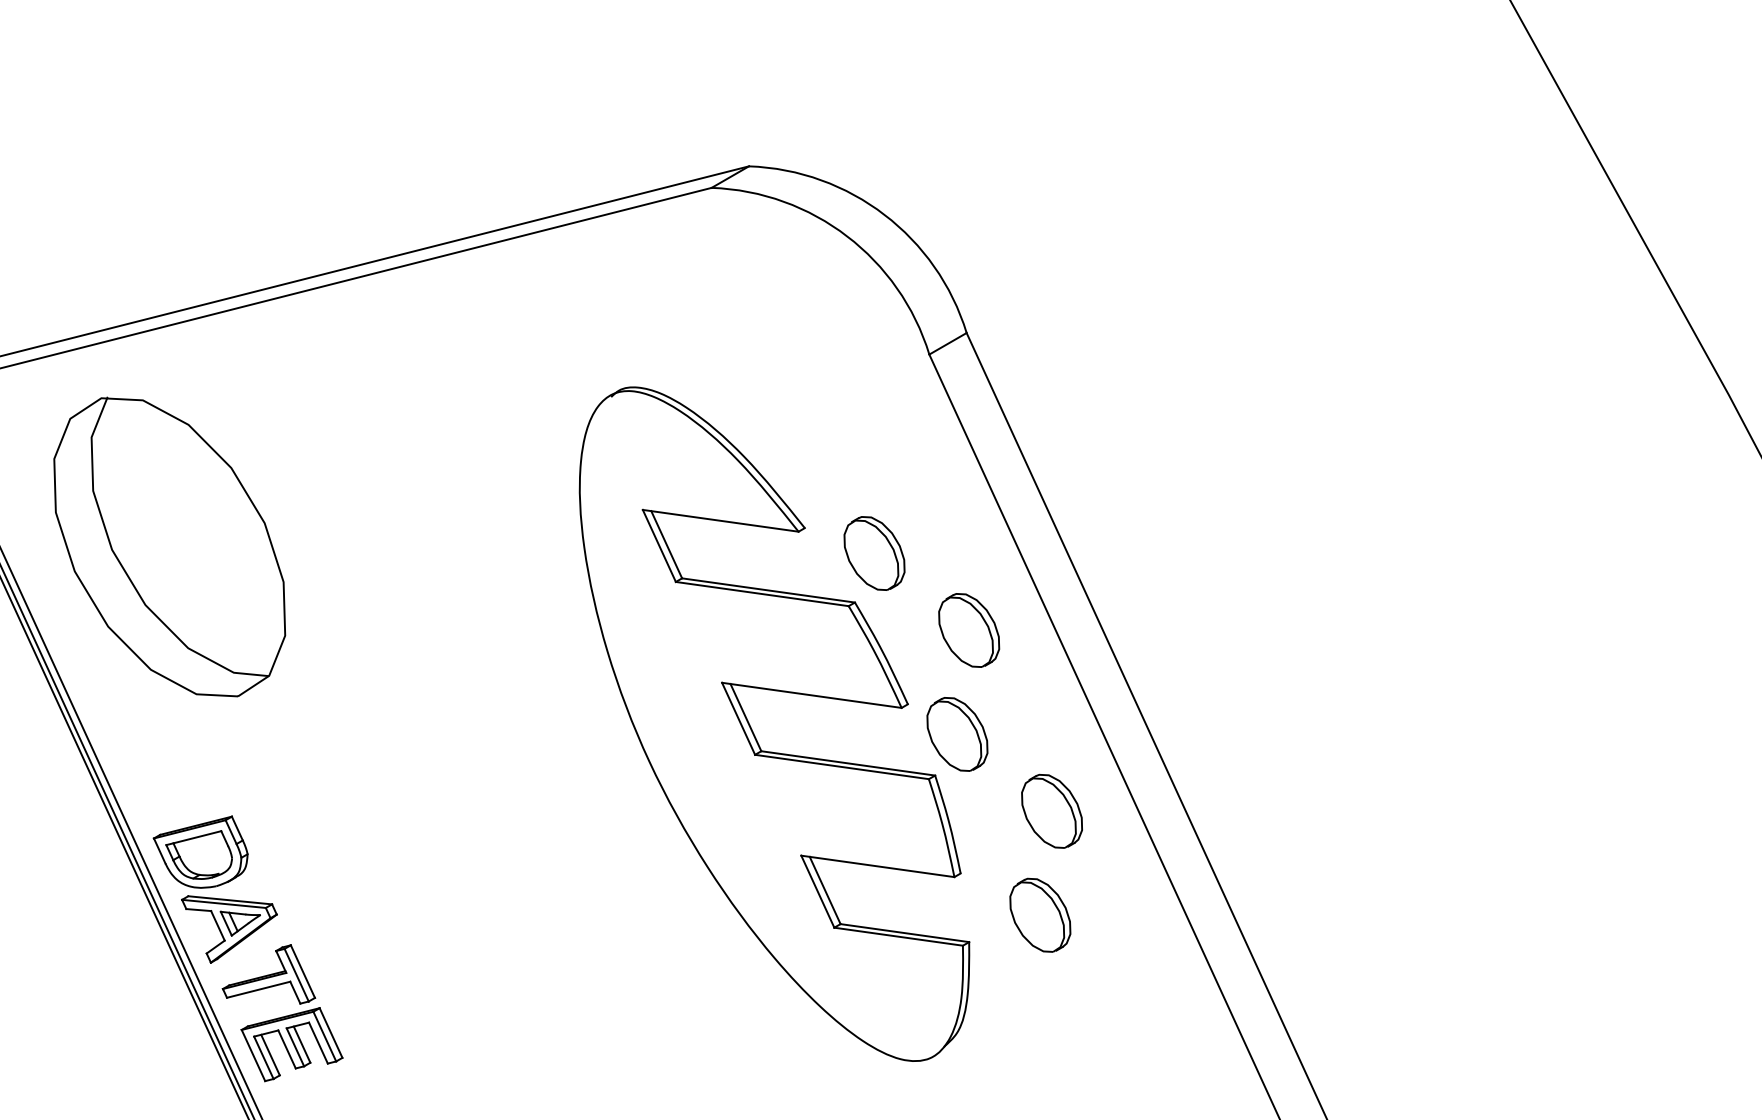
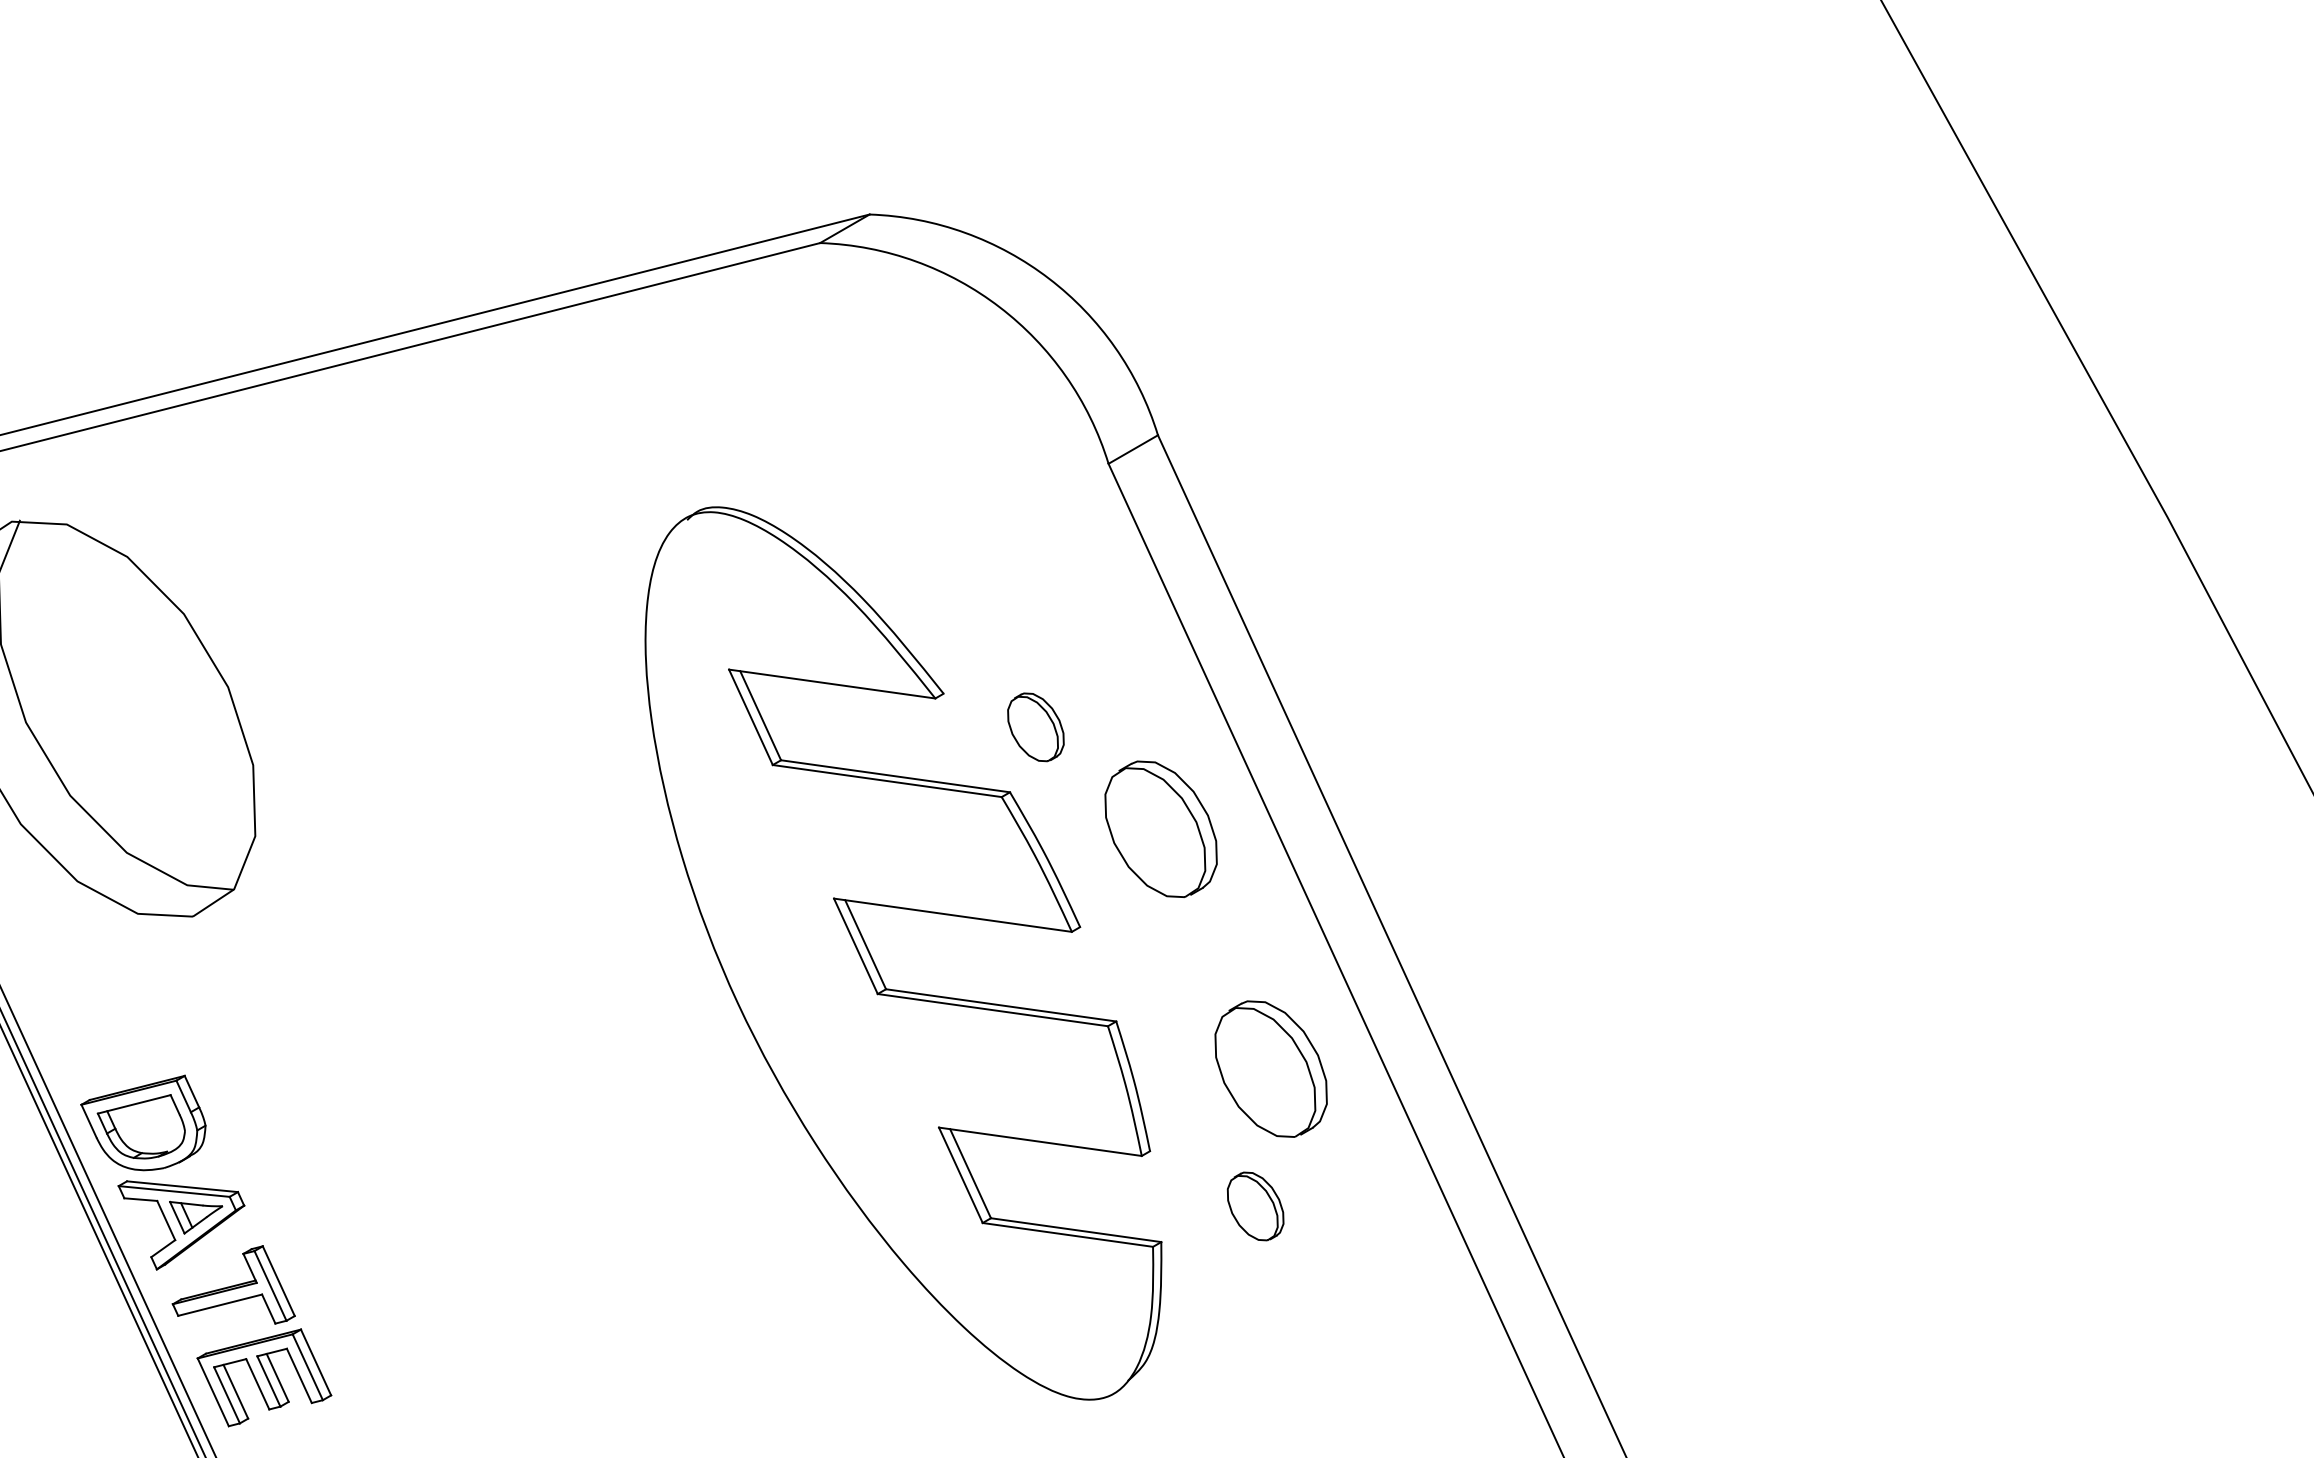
part: (874, 553) -> (1035, 727), size x0.7
part: (969, 630) -> (1161, 829), size x1.4
part: (957, 734) -> (1145, 967), removed
part: (1051, 810) -> (1270, 1067), size x1.4
part: (1040, 914) -> (1255, 1205), size x0.7

